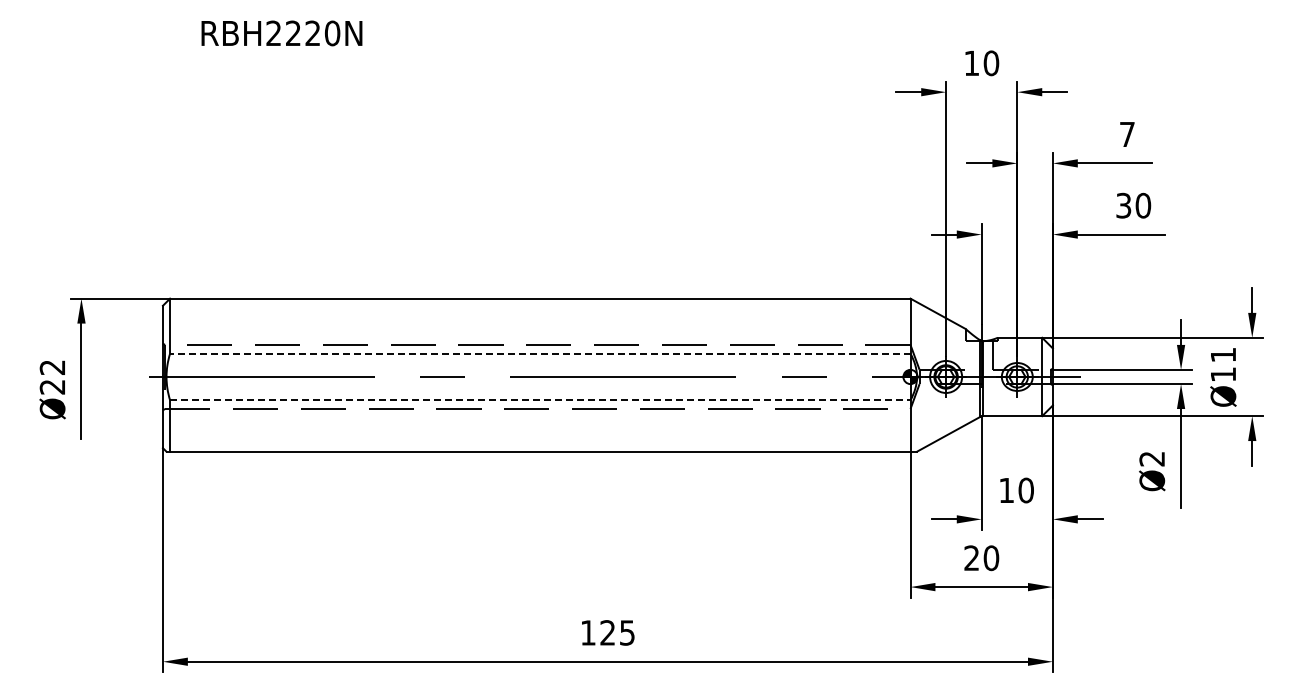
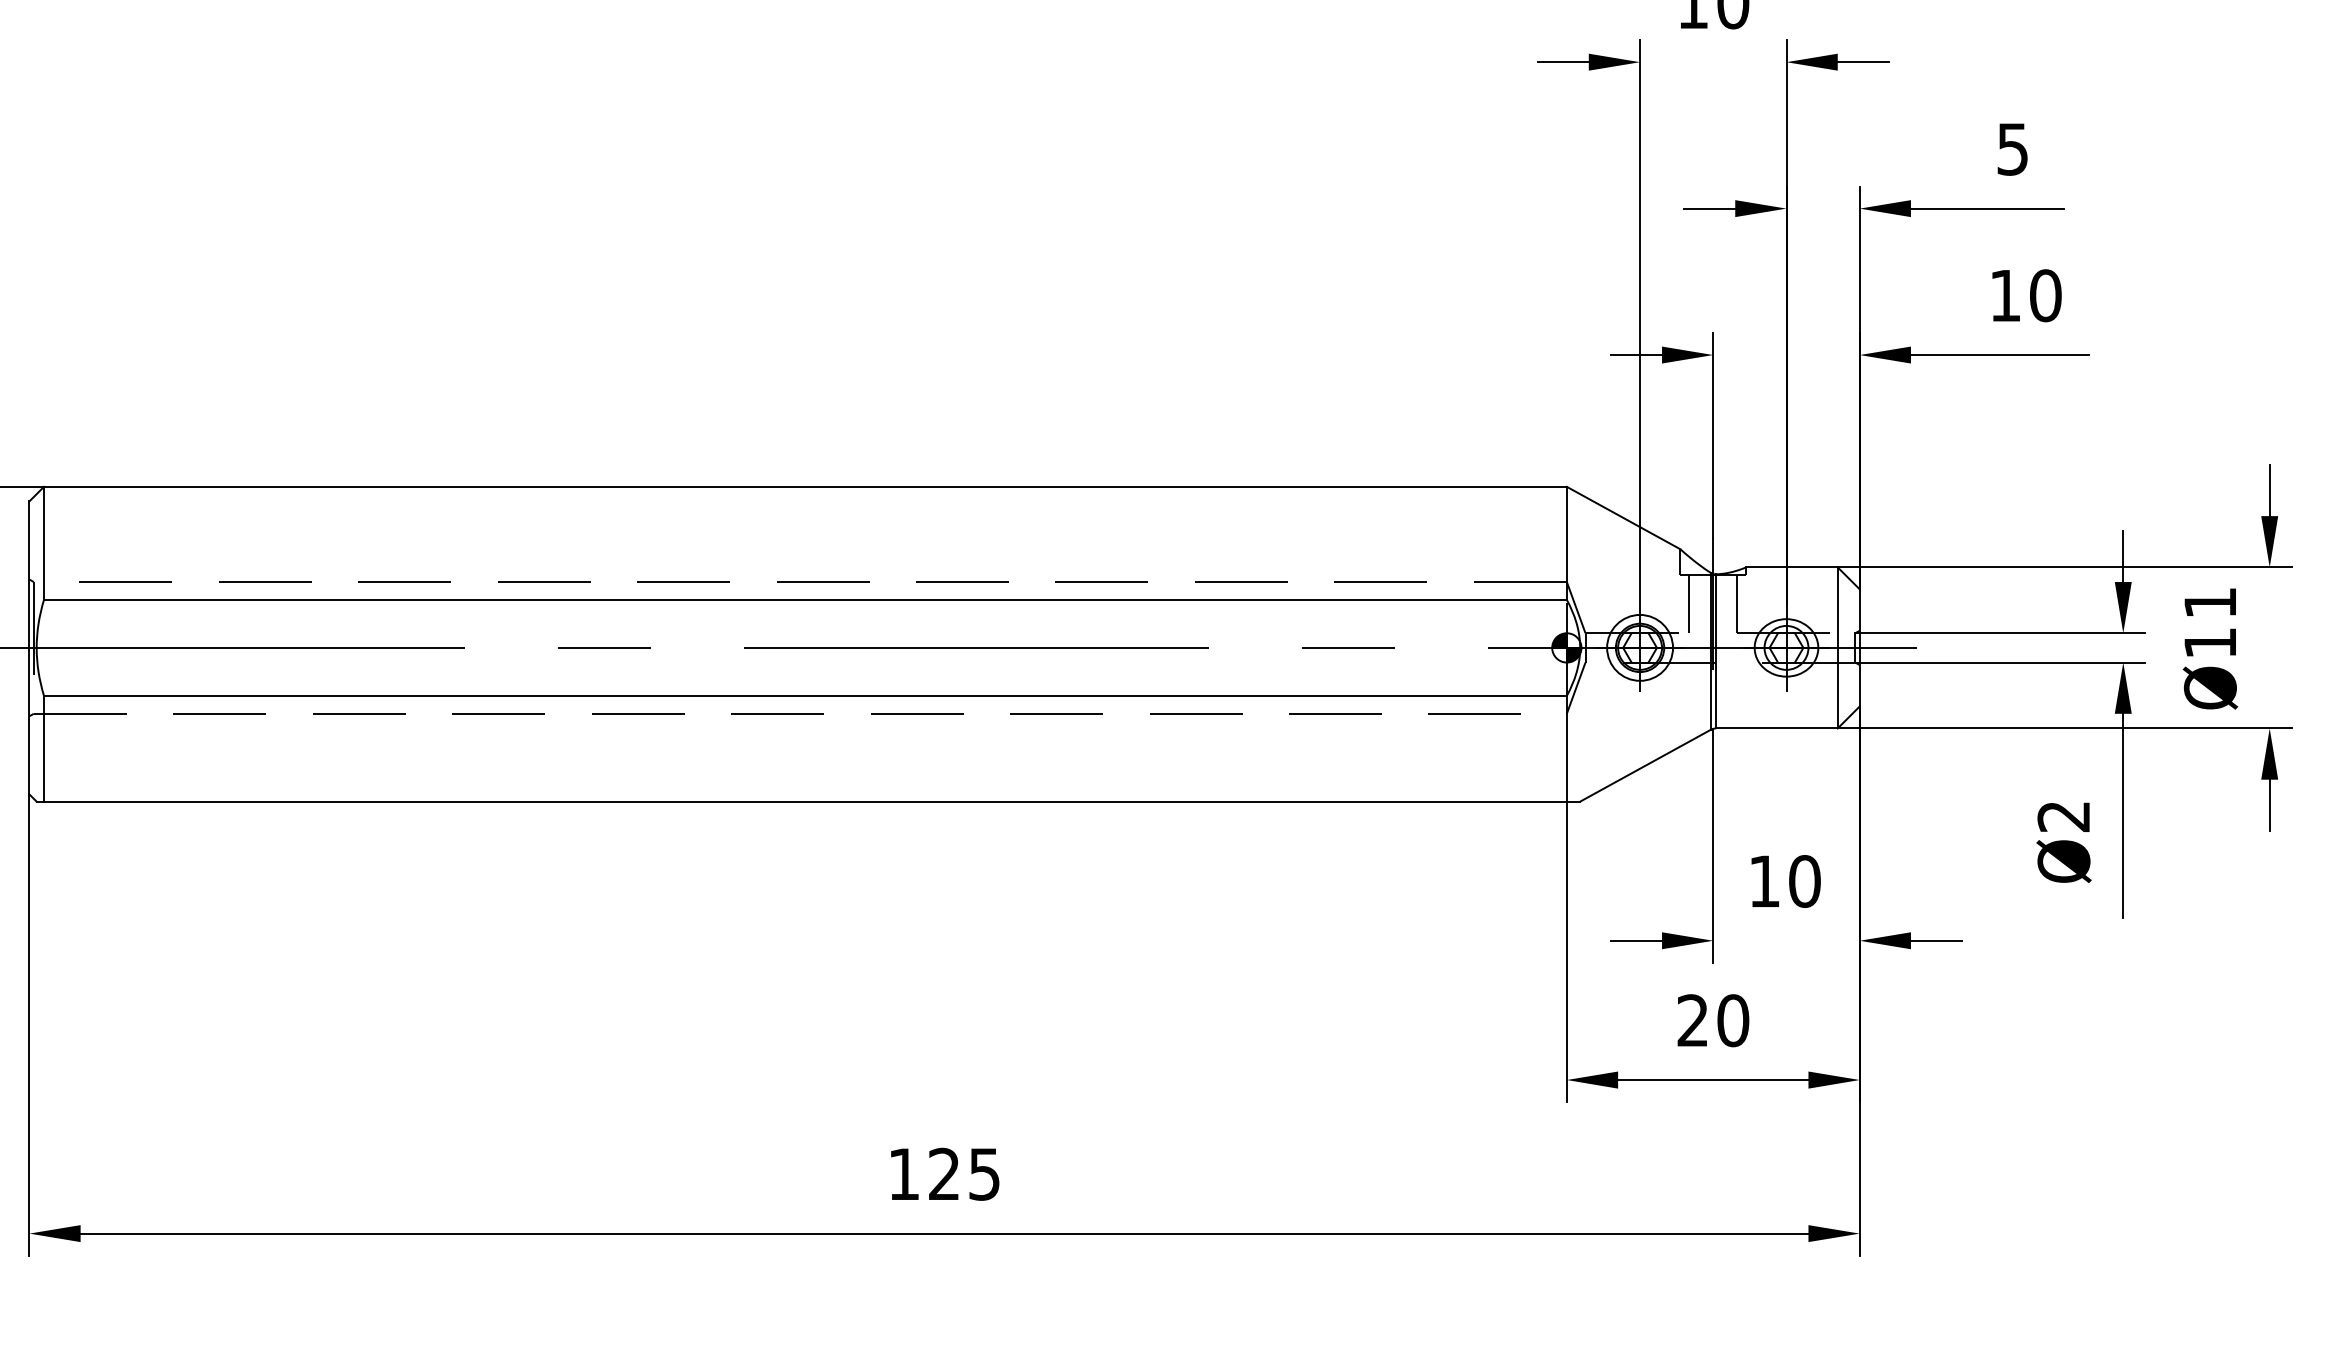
text: (1127, 134) -> (2013, 149), 7 -> 5
text: (1123, 205) -> (2004, 295), 30 -> 10
line: (539, 353) -> (803, 599), dashed -> solid
line: (969, 355) -> (1688, 603), added
line: (540, 400) -> (805, 696), dashed -> solid

